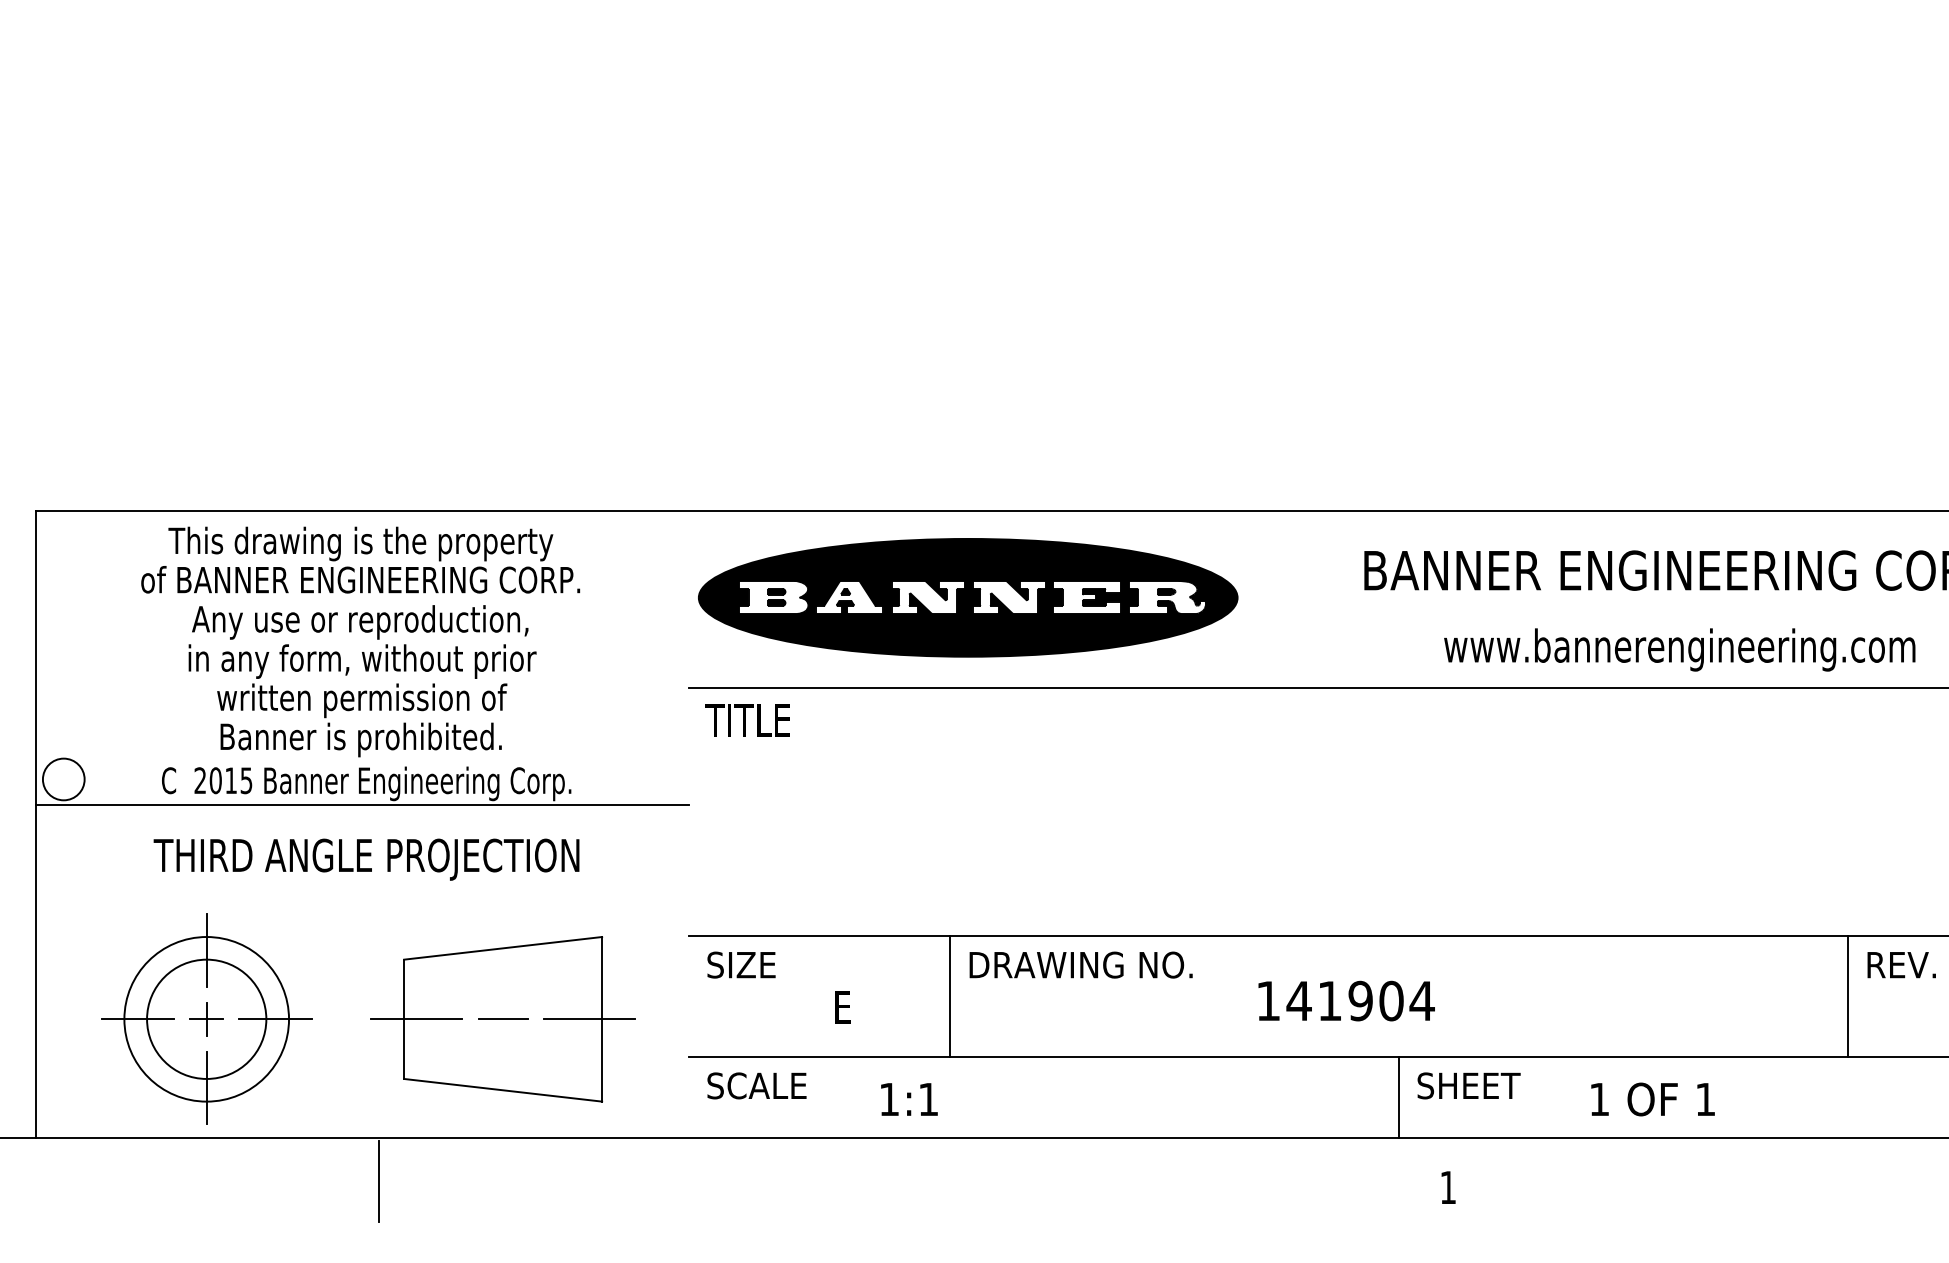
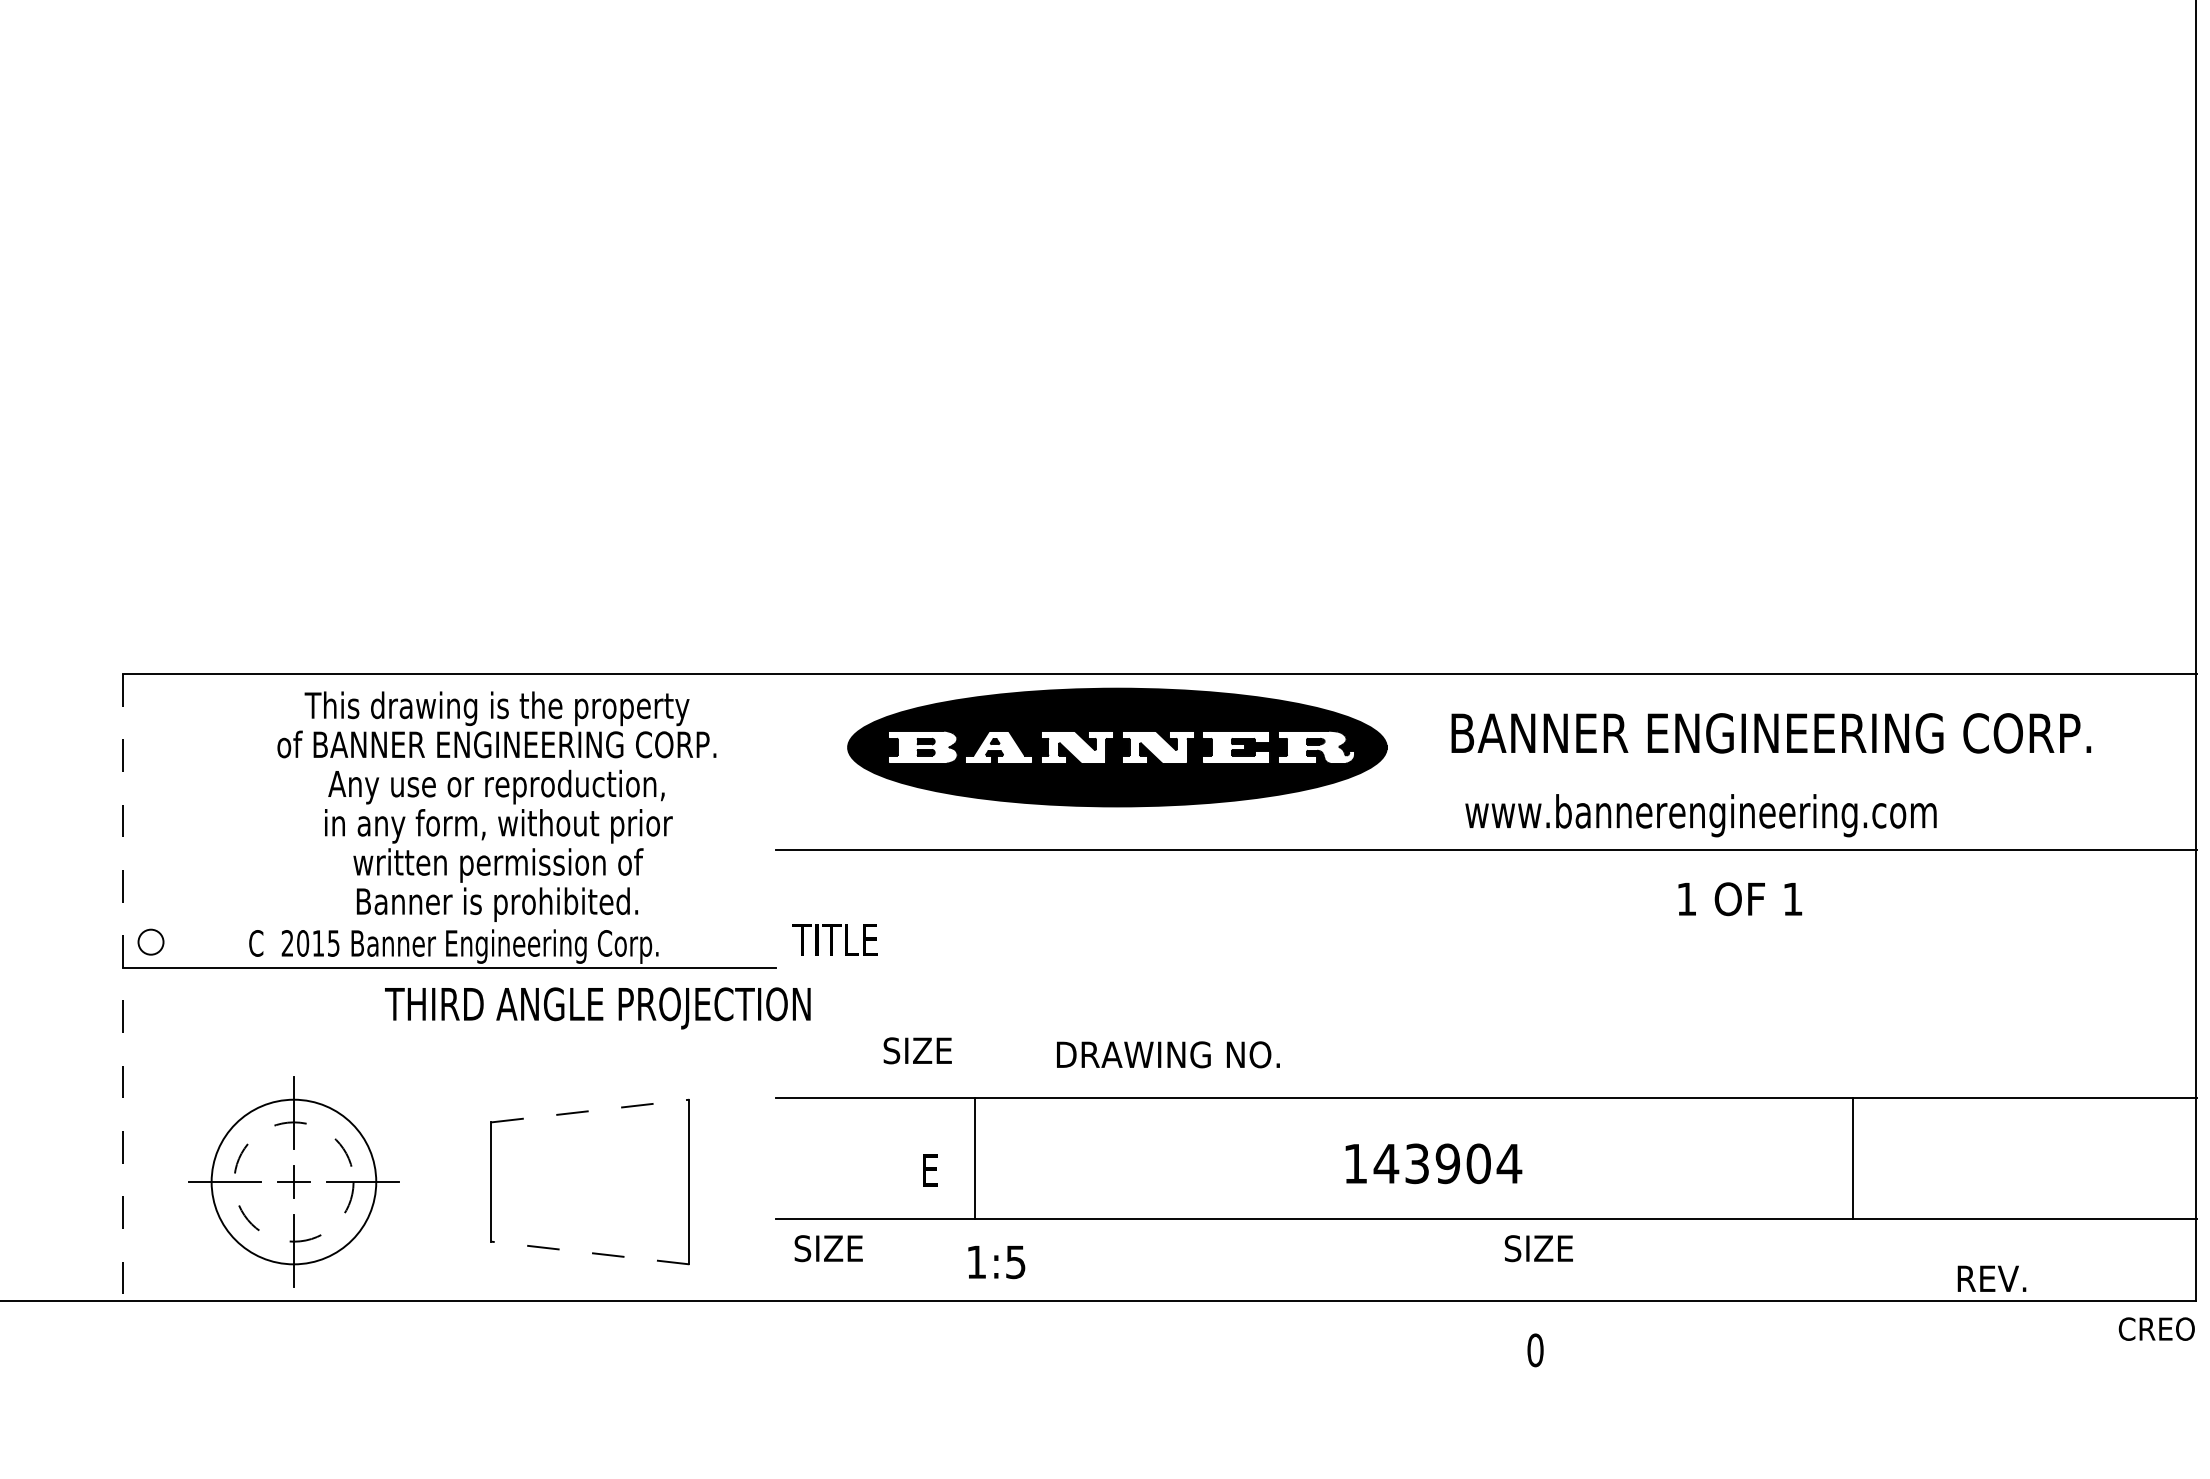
part: (968, 597) -> (1117, 747), moved
text: (360, 641) -> (496, 806), moved
text: (1679, 649) -> (1700, 815), moved
text: (747, 719) -> (834, 939), moved
circle: (63, 779) -> (150, 942), size x0.6
line: (36, 824) -> (123, 987), solid -> dashed
text: (366, 859) -> (597, 1008), moved
line: (503, 948) -> (590, 1111), solid -> dashed
text: (741, 964) -> (917, 1050), moved
text: (1081, 964) -> (1168, 1054), moved
text: (1901, 964) -> (1991, 1278), moved
line: (950, 995) -> (975, 1158), moved
line: (1848, 995) -> (1853, 1158), moved
text: (1329, 1000) -> (1416, 1163), 141904 -> 143904
circle: (206, 1018) -> (293, 1181), solid -> dashed
line: (416, 1019) -> (503, 1182), removed
line: (502, 1019) -> (589, 1182), removed
line: (589, 1019) -> (676, 1182), removed
text: (766, 1085) -> (853, 1248), SCALE -> SIZE
text: (1481, 1085) -> (1568, 1248), SHEET -> SIZE
line: (503, 1090) -> (590, 1253), solid -> dashed
line: (1399, 1096) -> (1486, 1259), removed
text: (928, 1099) -> (1015, 1262), 1:1 -> 1:5
text: (1653, 1099) -> (1740, 899), moved
line: (378, 1181) -> (465, 1344), removed
text: (1448, 1187) -> (1535, 1350), 1 -> 0

